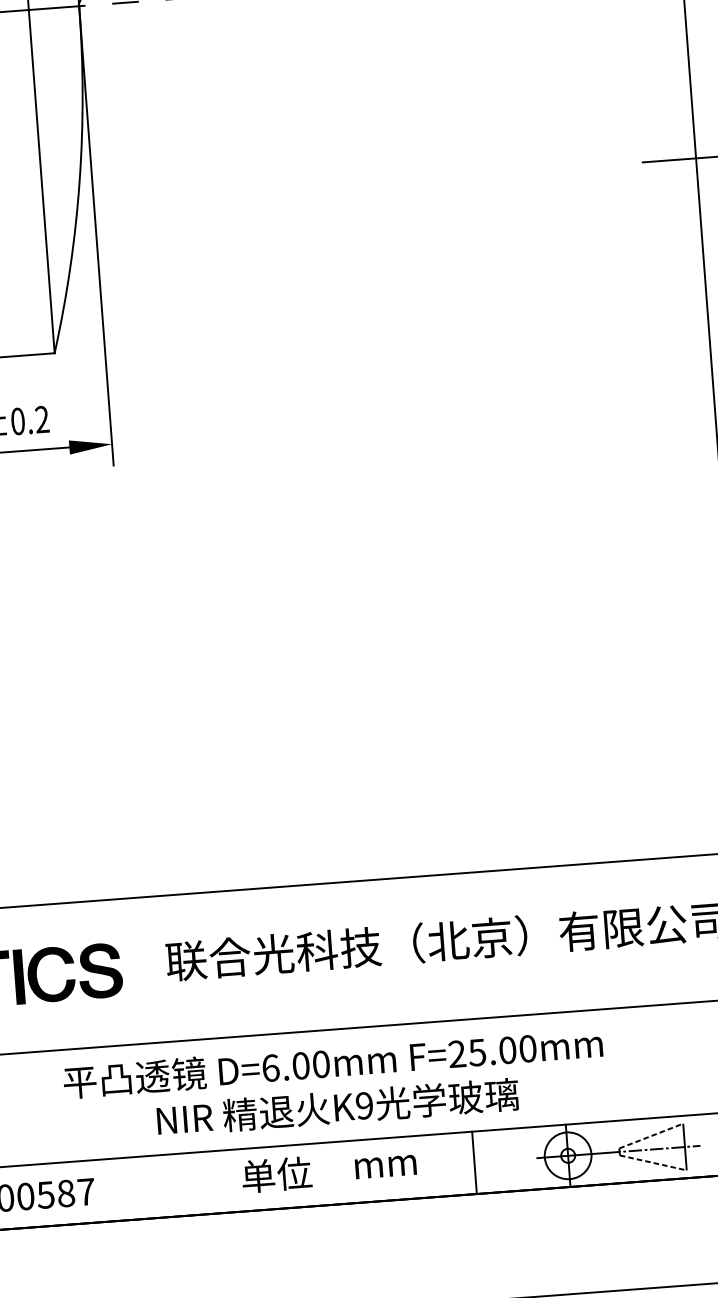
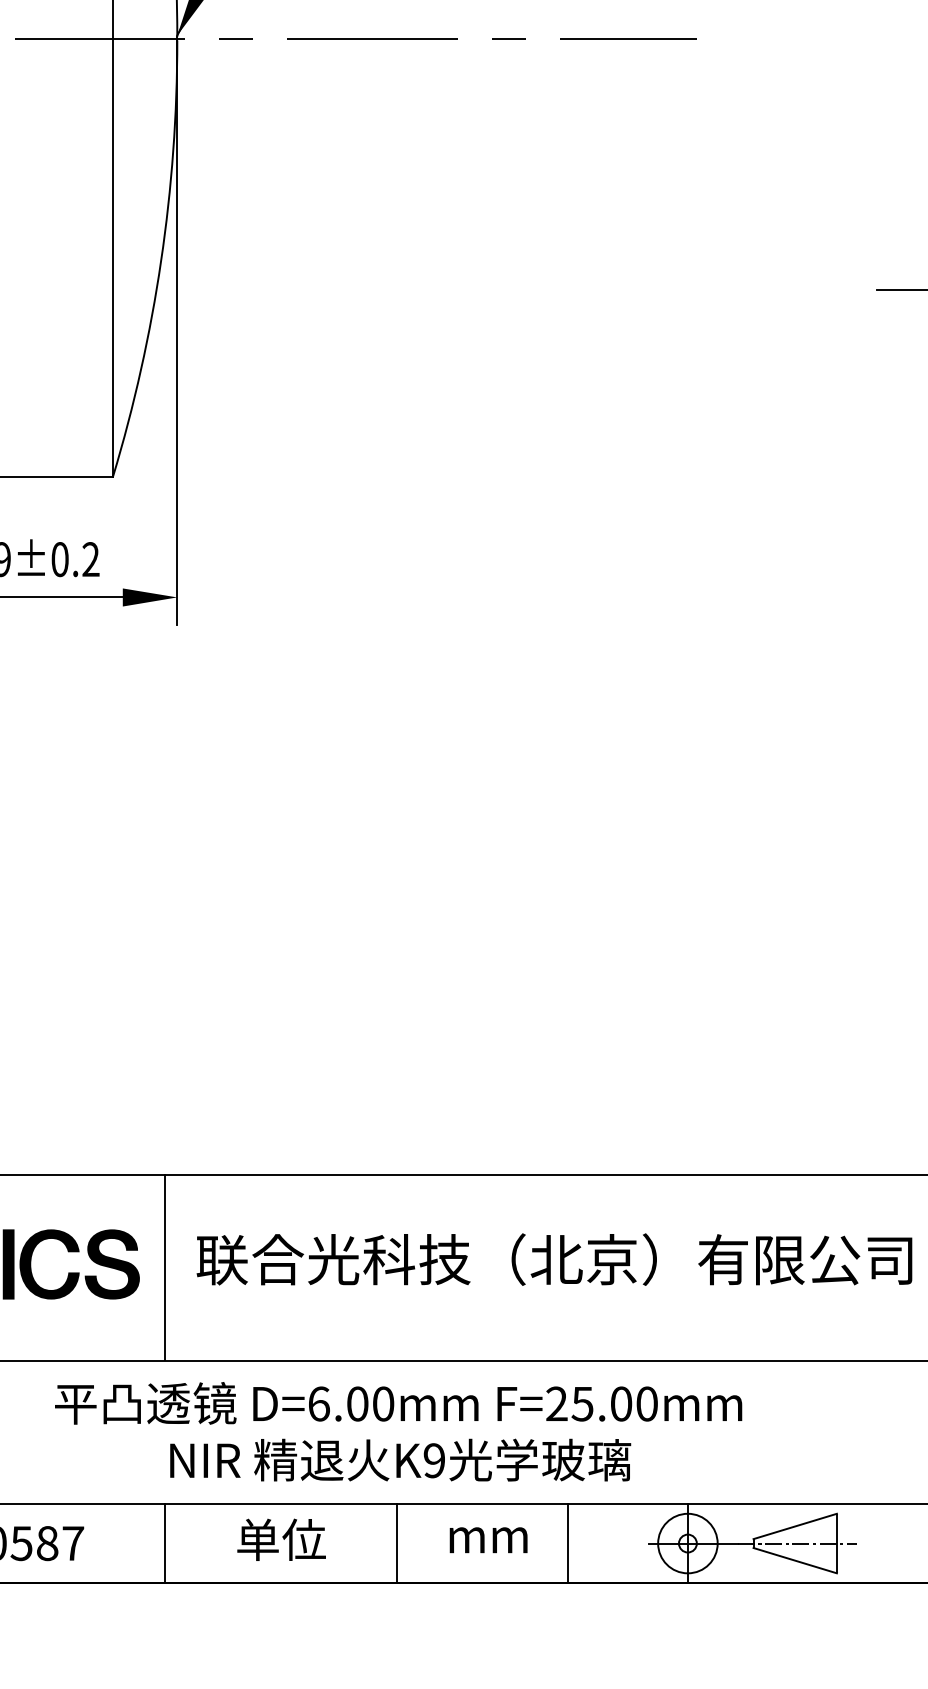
line: (141, 970) -> (164, 1267), added
line: (651, 1136) -> (795, 1526), dashed -> solid
line: (653, 1162) -> (795, 1560), dashed -> solid
text: (385, 1167) -> (488, 1540), moved
line: (340, 1172) -> (397, 1543), added
text: (276, 1174) -> (281, 1539), moved
line: (157, 1186) -> (164, 1543), added

